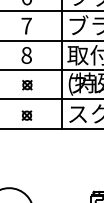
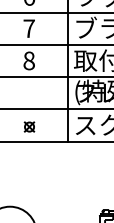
part: (27, 85) -> (30, 93), removed

